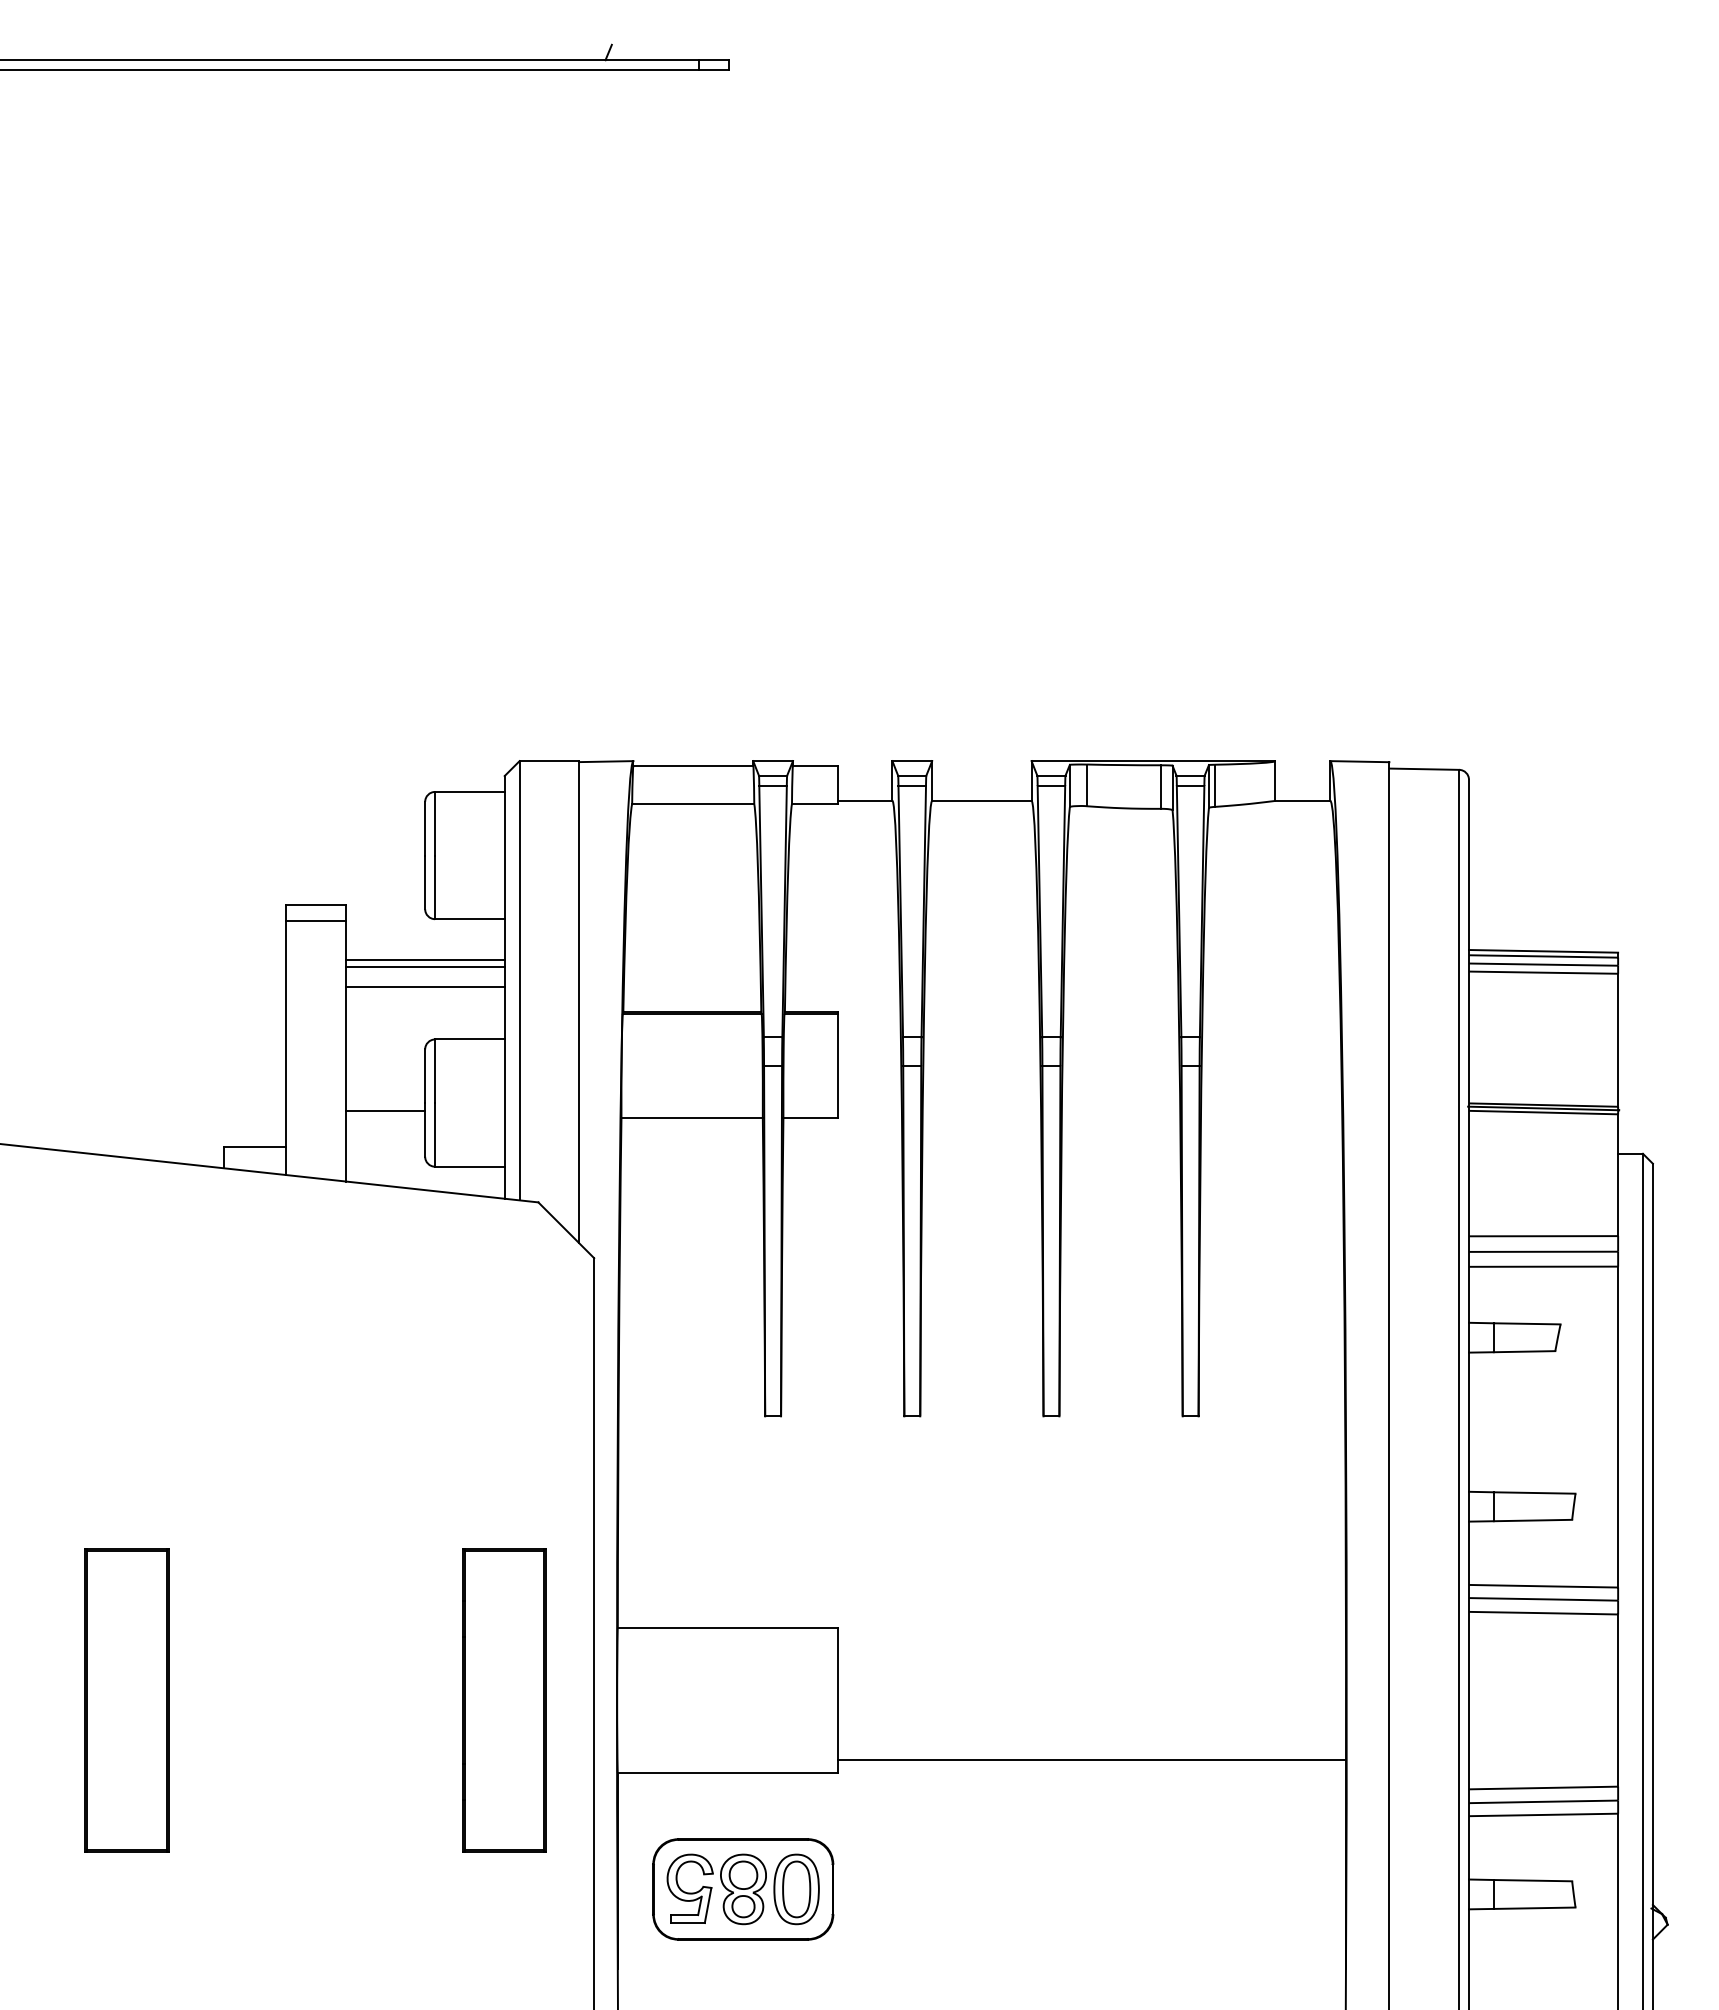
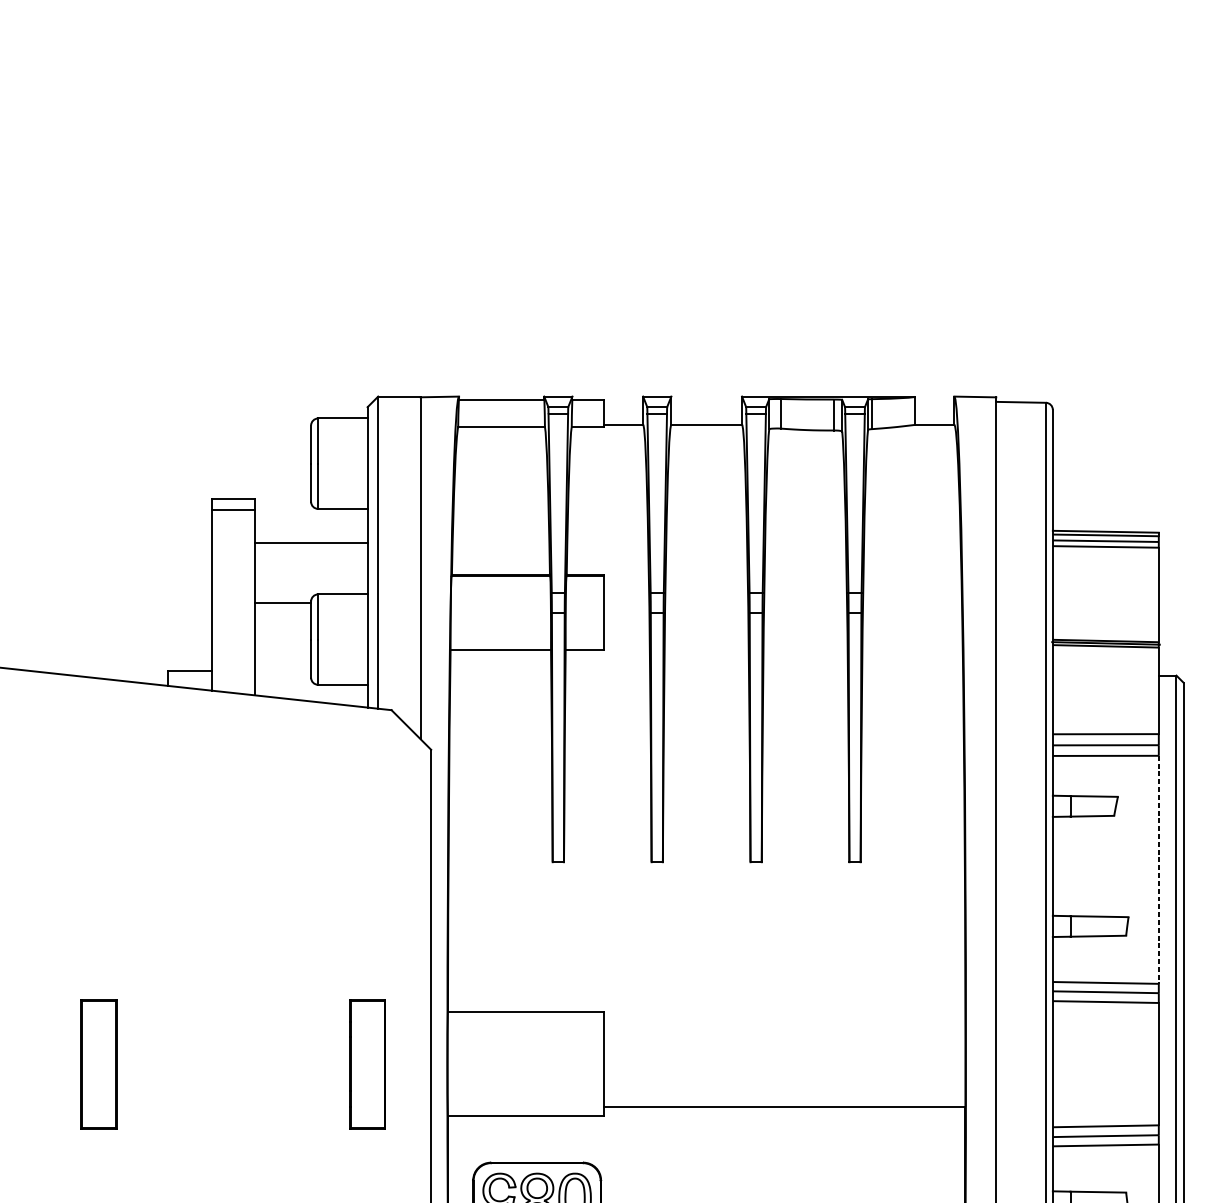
line: (424, 959) -> (310, 537), removed
line: (424, 986) -> (310, 556), removed
line: (385, 1111) -> (282, 602), moved
line: (1618, 1427) -> (1159, 870), solid -> dashed
part: (126, 1700) -> (98, 1064), size x0.6
part: (504, 1700) -> (367, 1064), size x0.6

